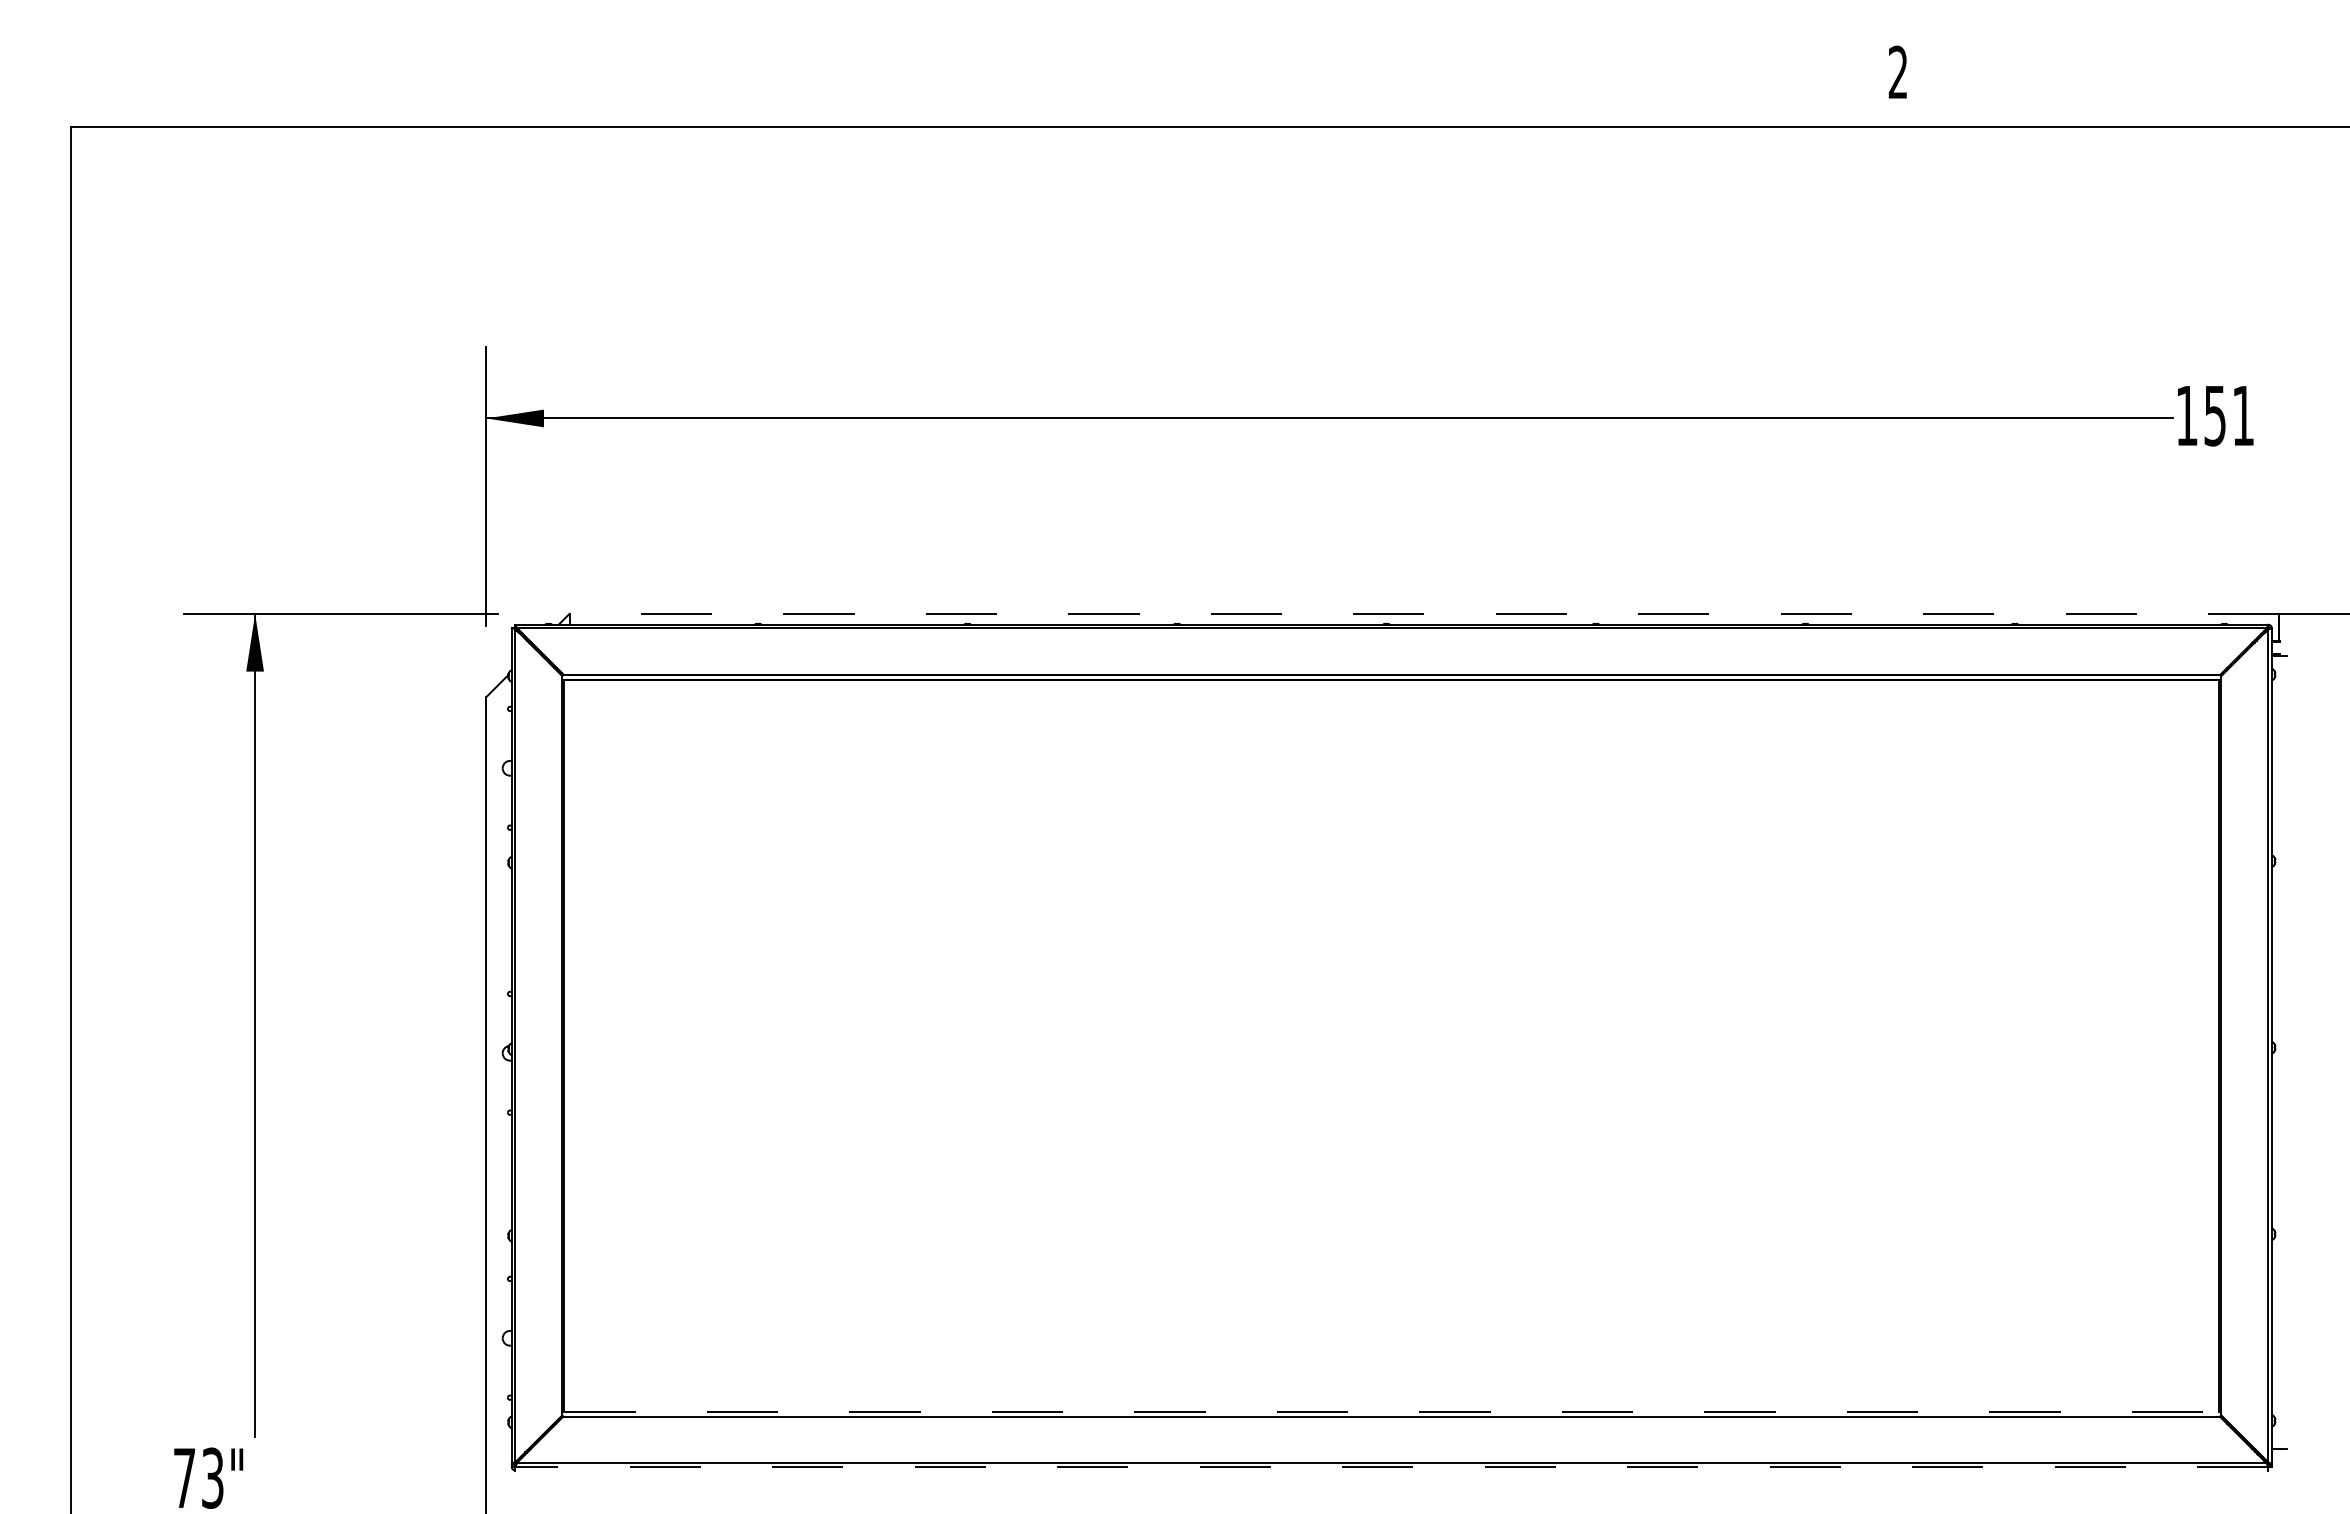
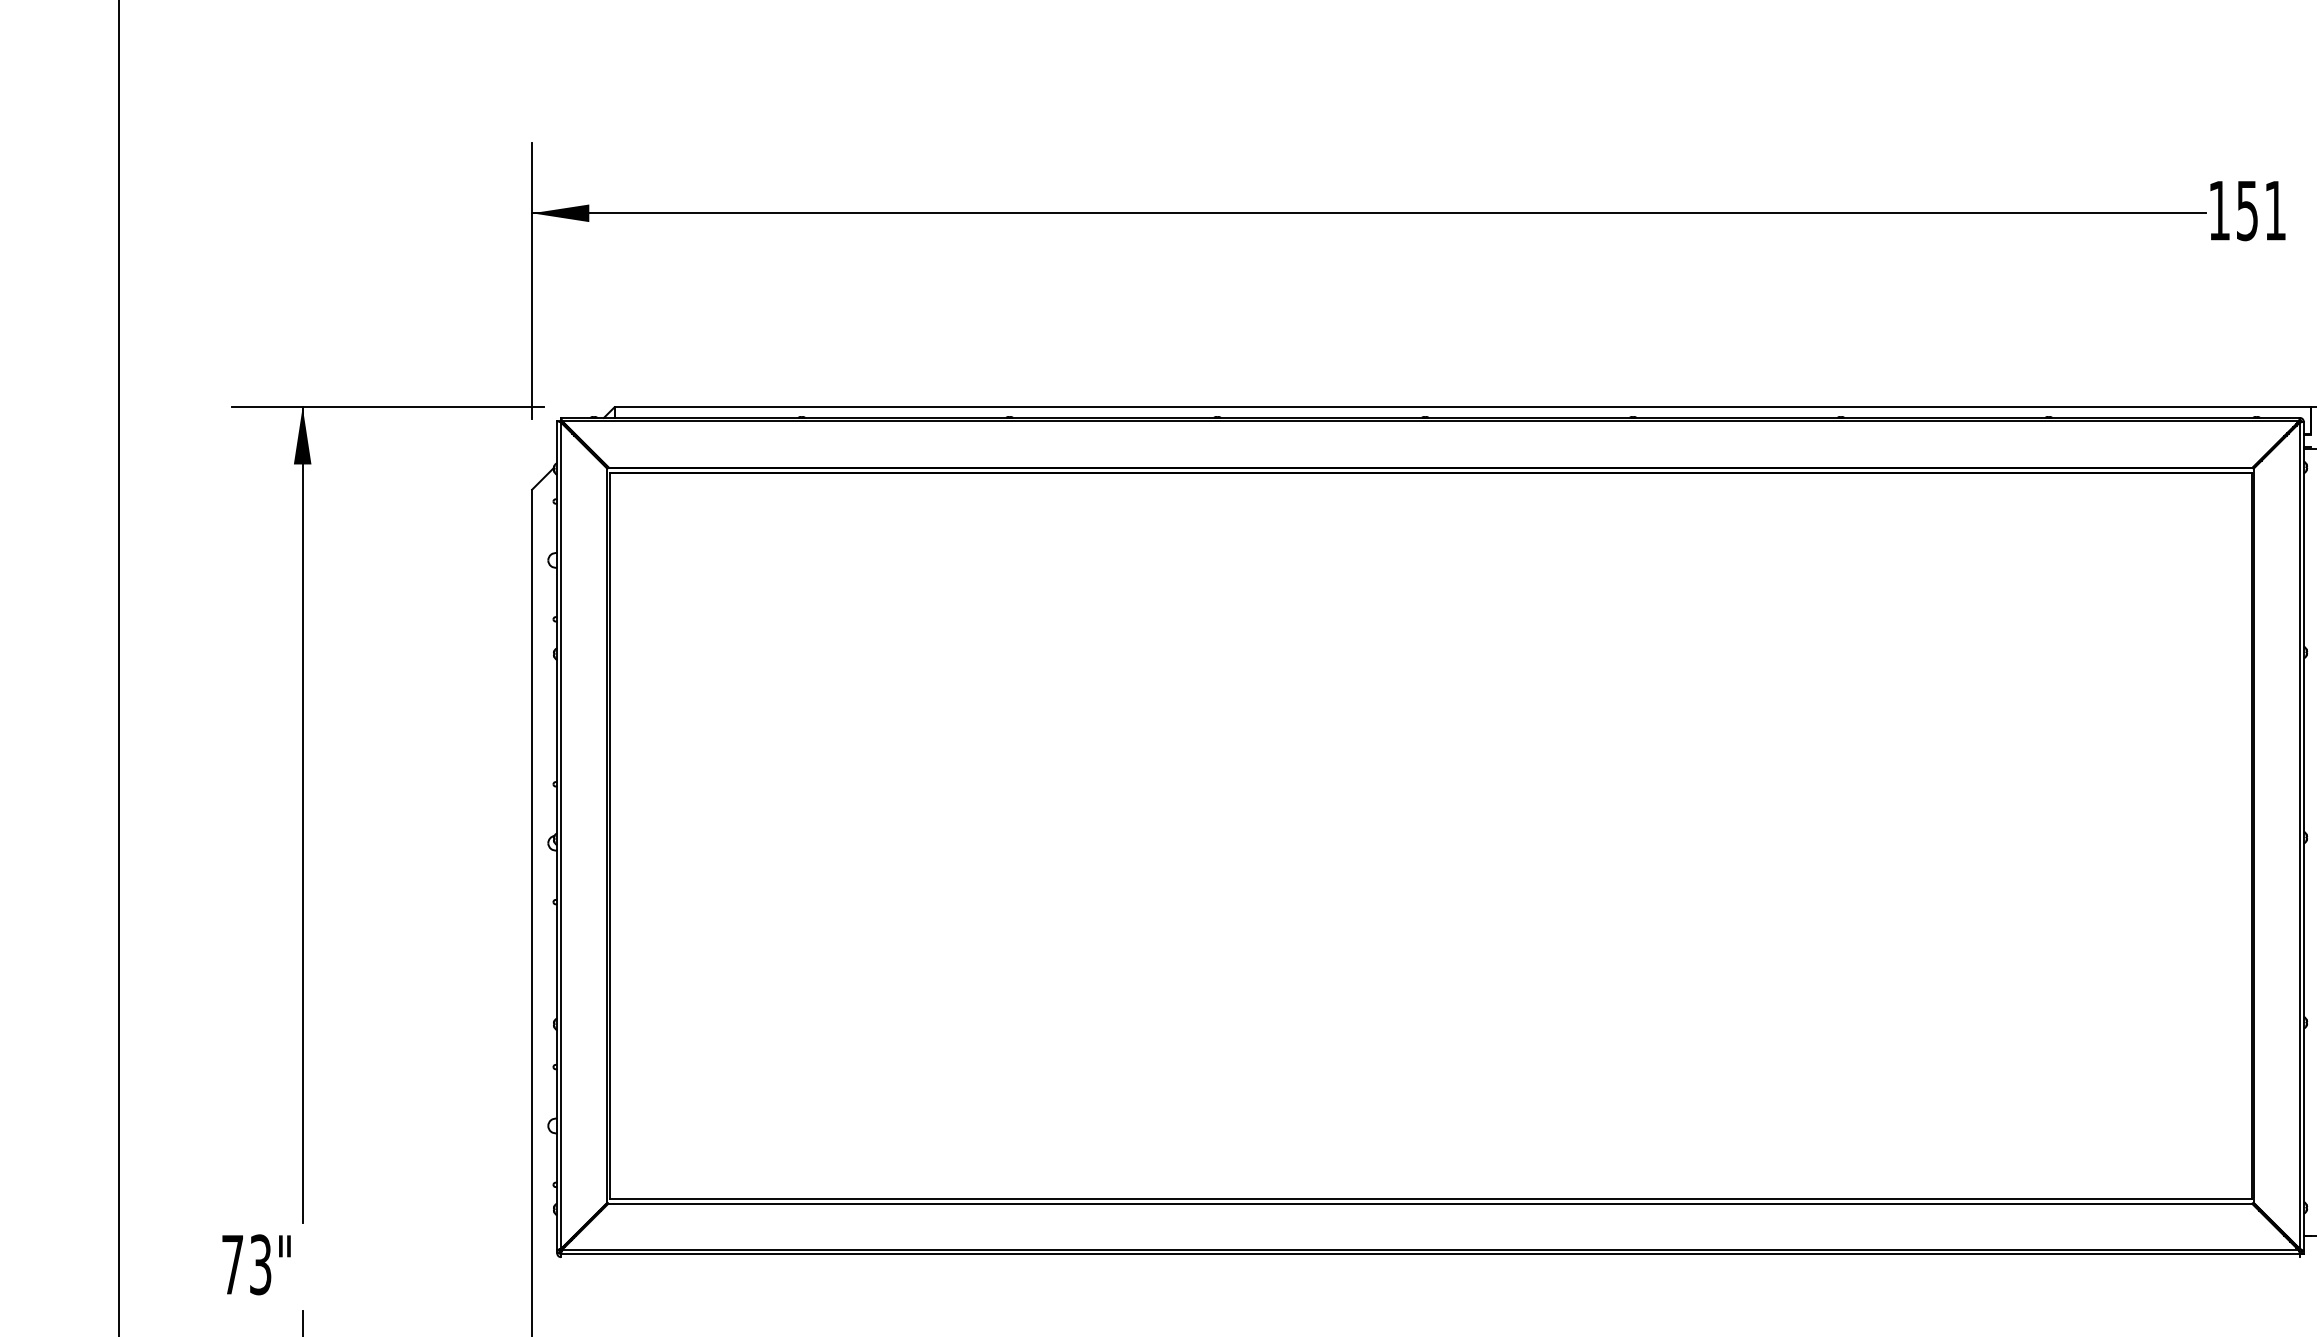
line: (1424, 613) -> (1462, 406), dashed -> solid
line: (1392, 1411) -> (1431, 1198), dashed -> solid
line: (1391, 1467) -> (1430, 1254), dashed -> solid

